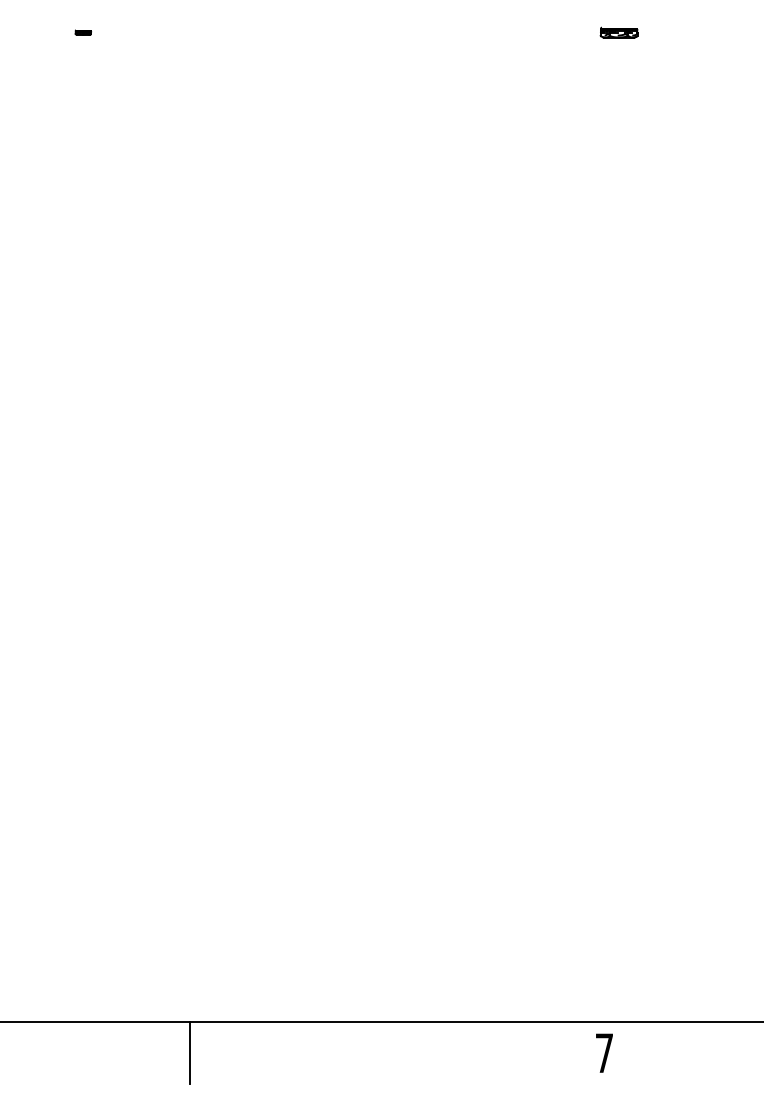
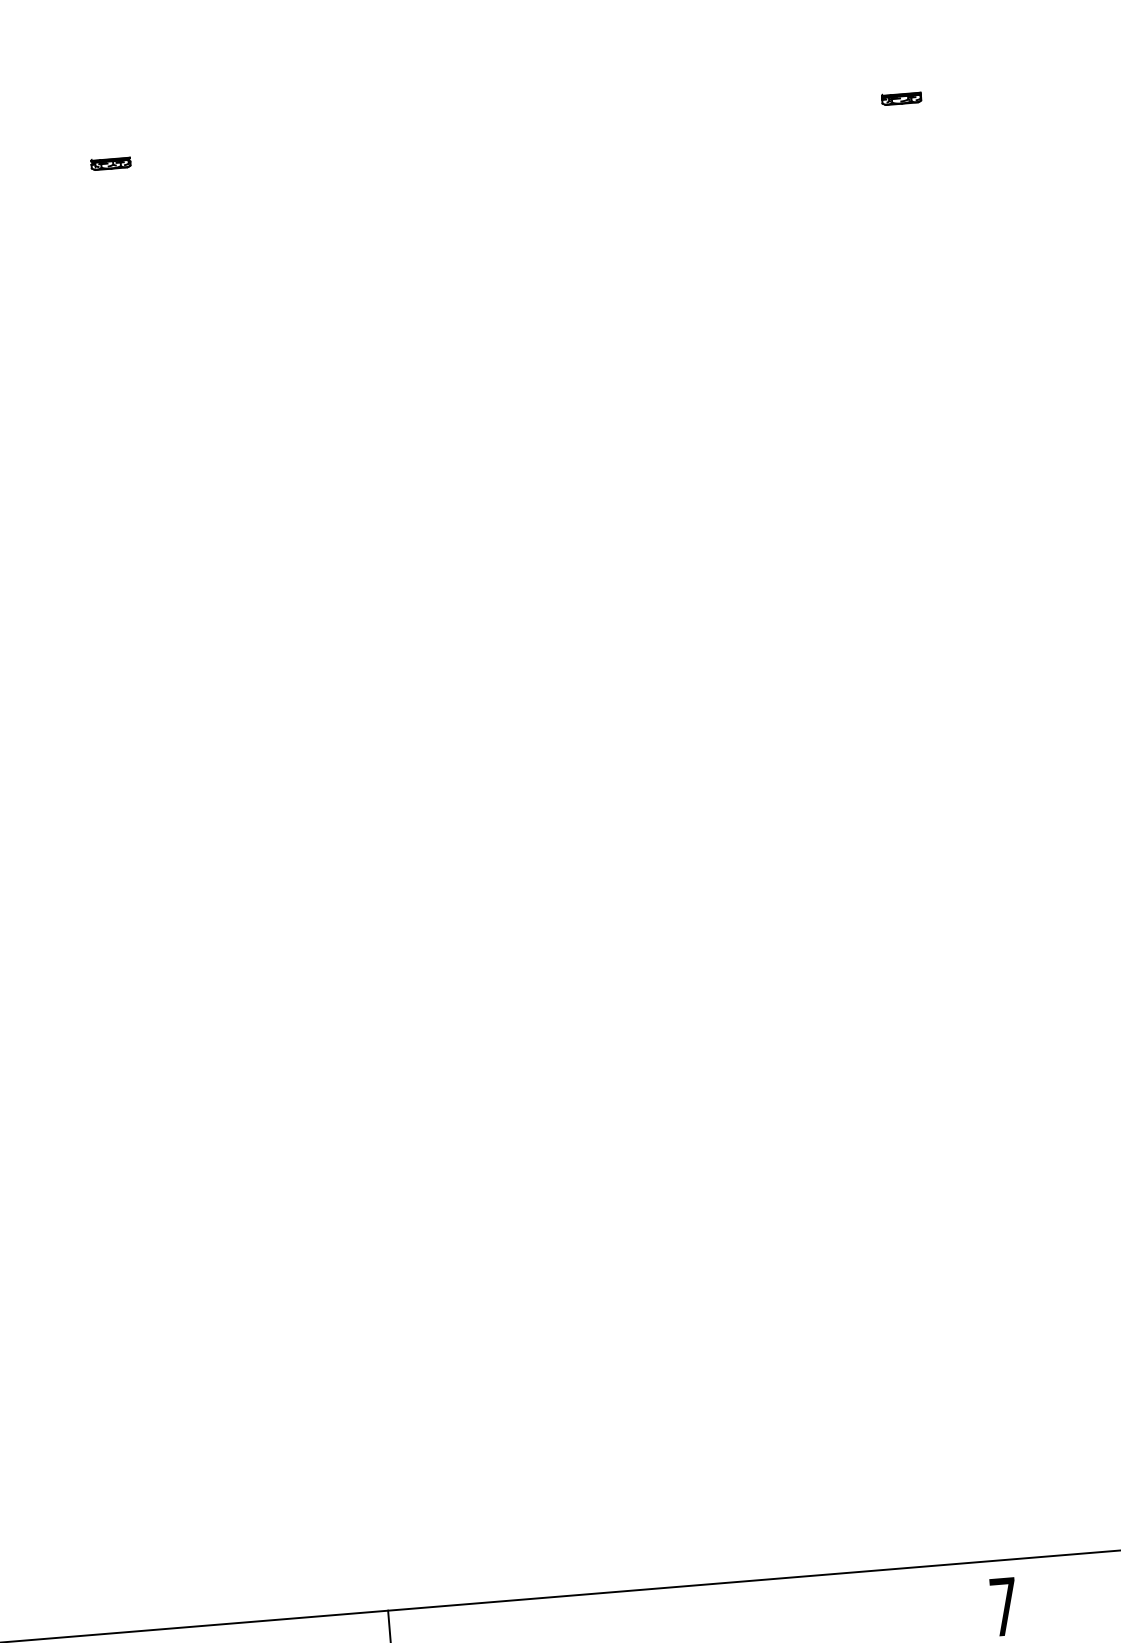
part: (83, 32) -> (111, 163), size x1.67
part: (618, 32) -> (900, 98), size x0.71

